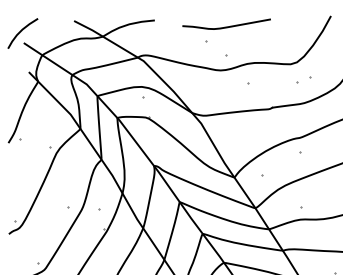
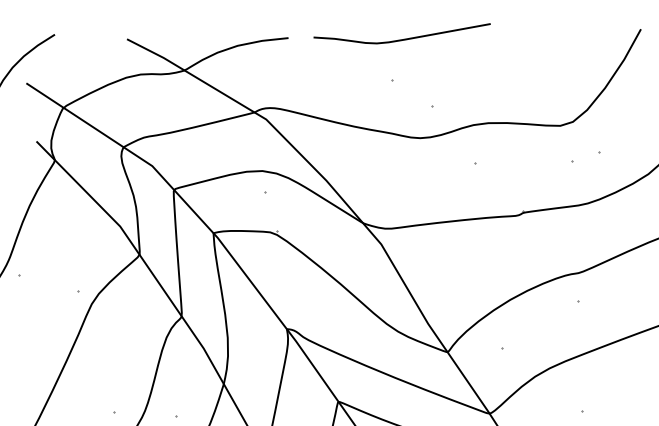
curve: (226, 26) -> (401, 38), moved

